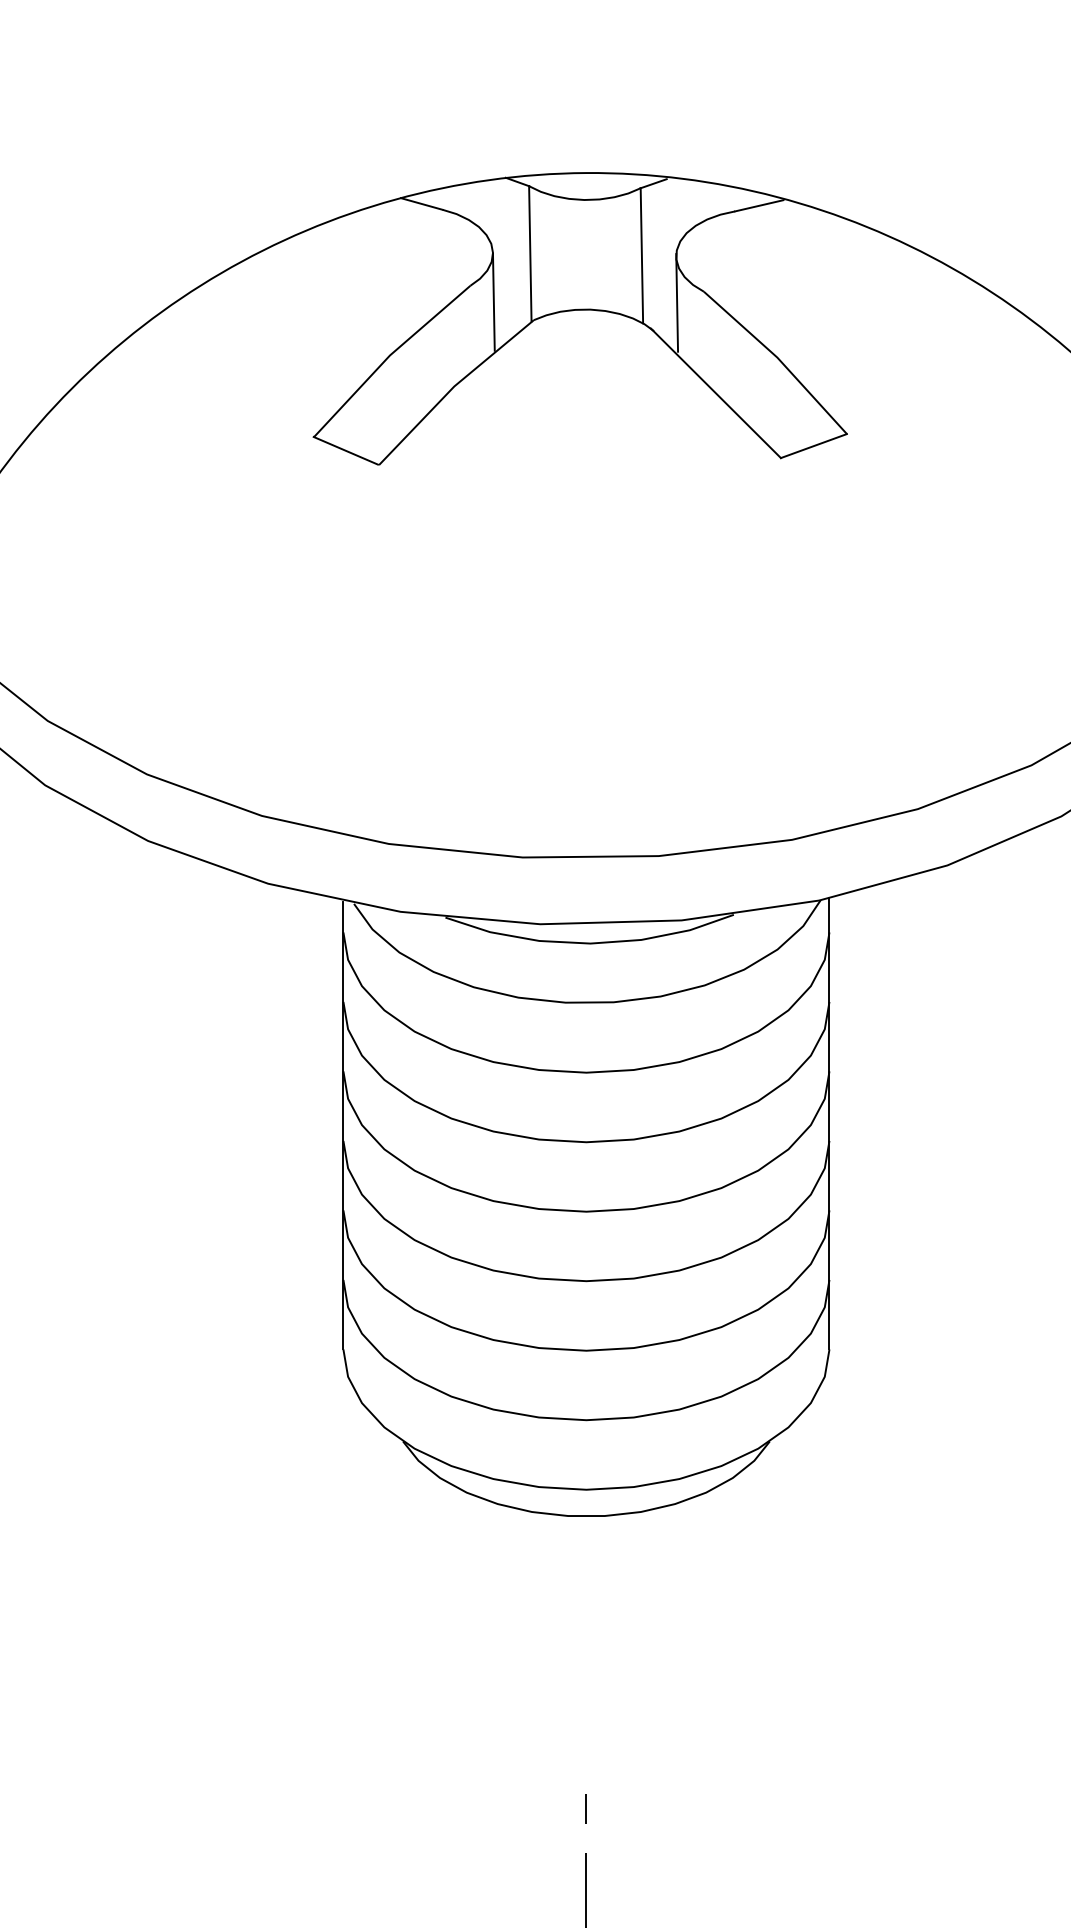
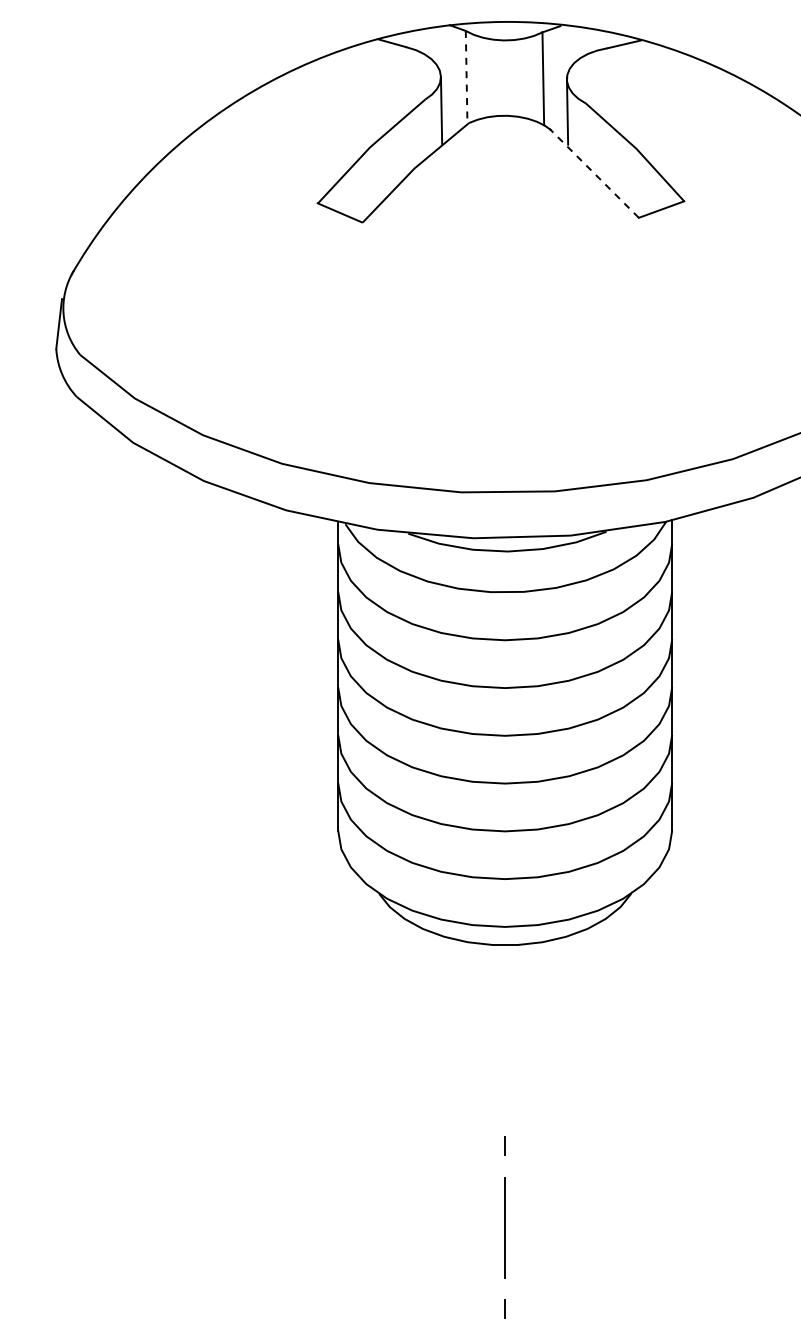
line: (530, 253) -> (466, 77), solid -> dashed
line: (714, 392) -> (593, 172), solid -> dashed

